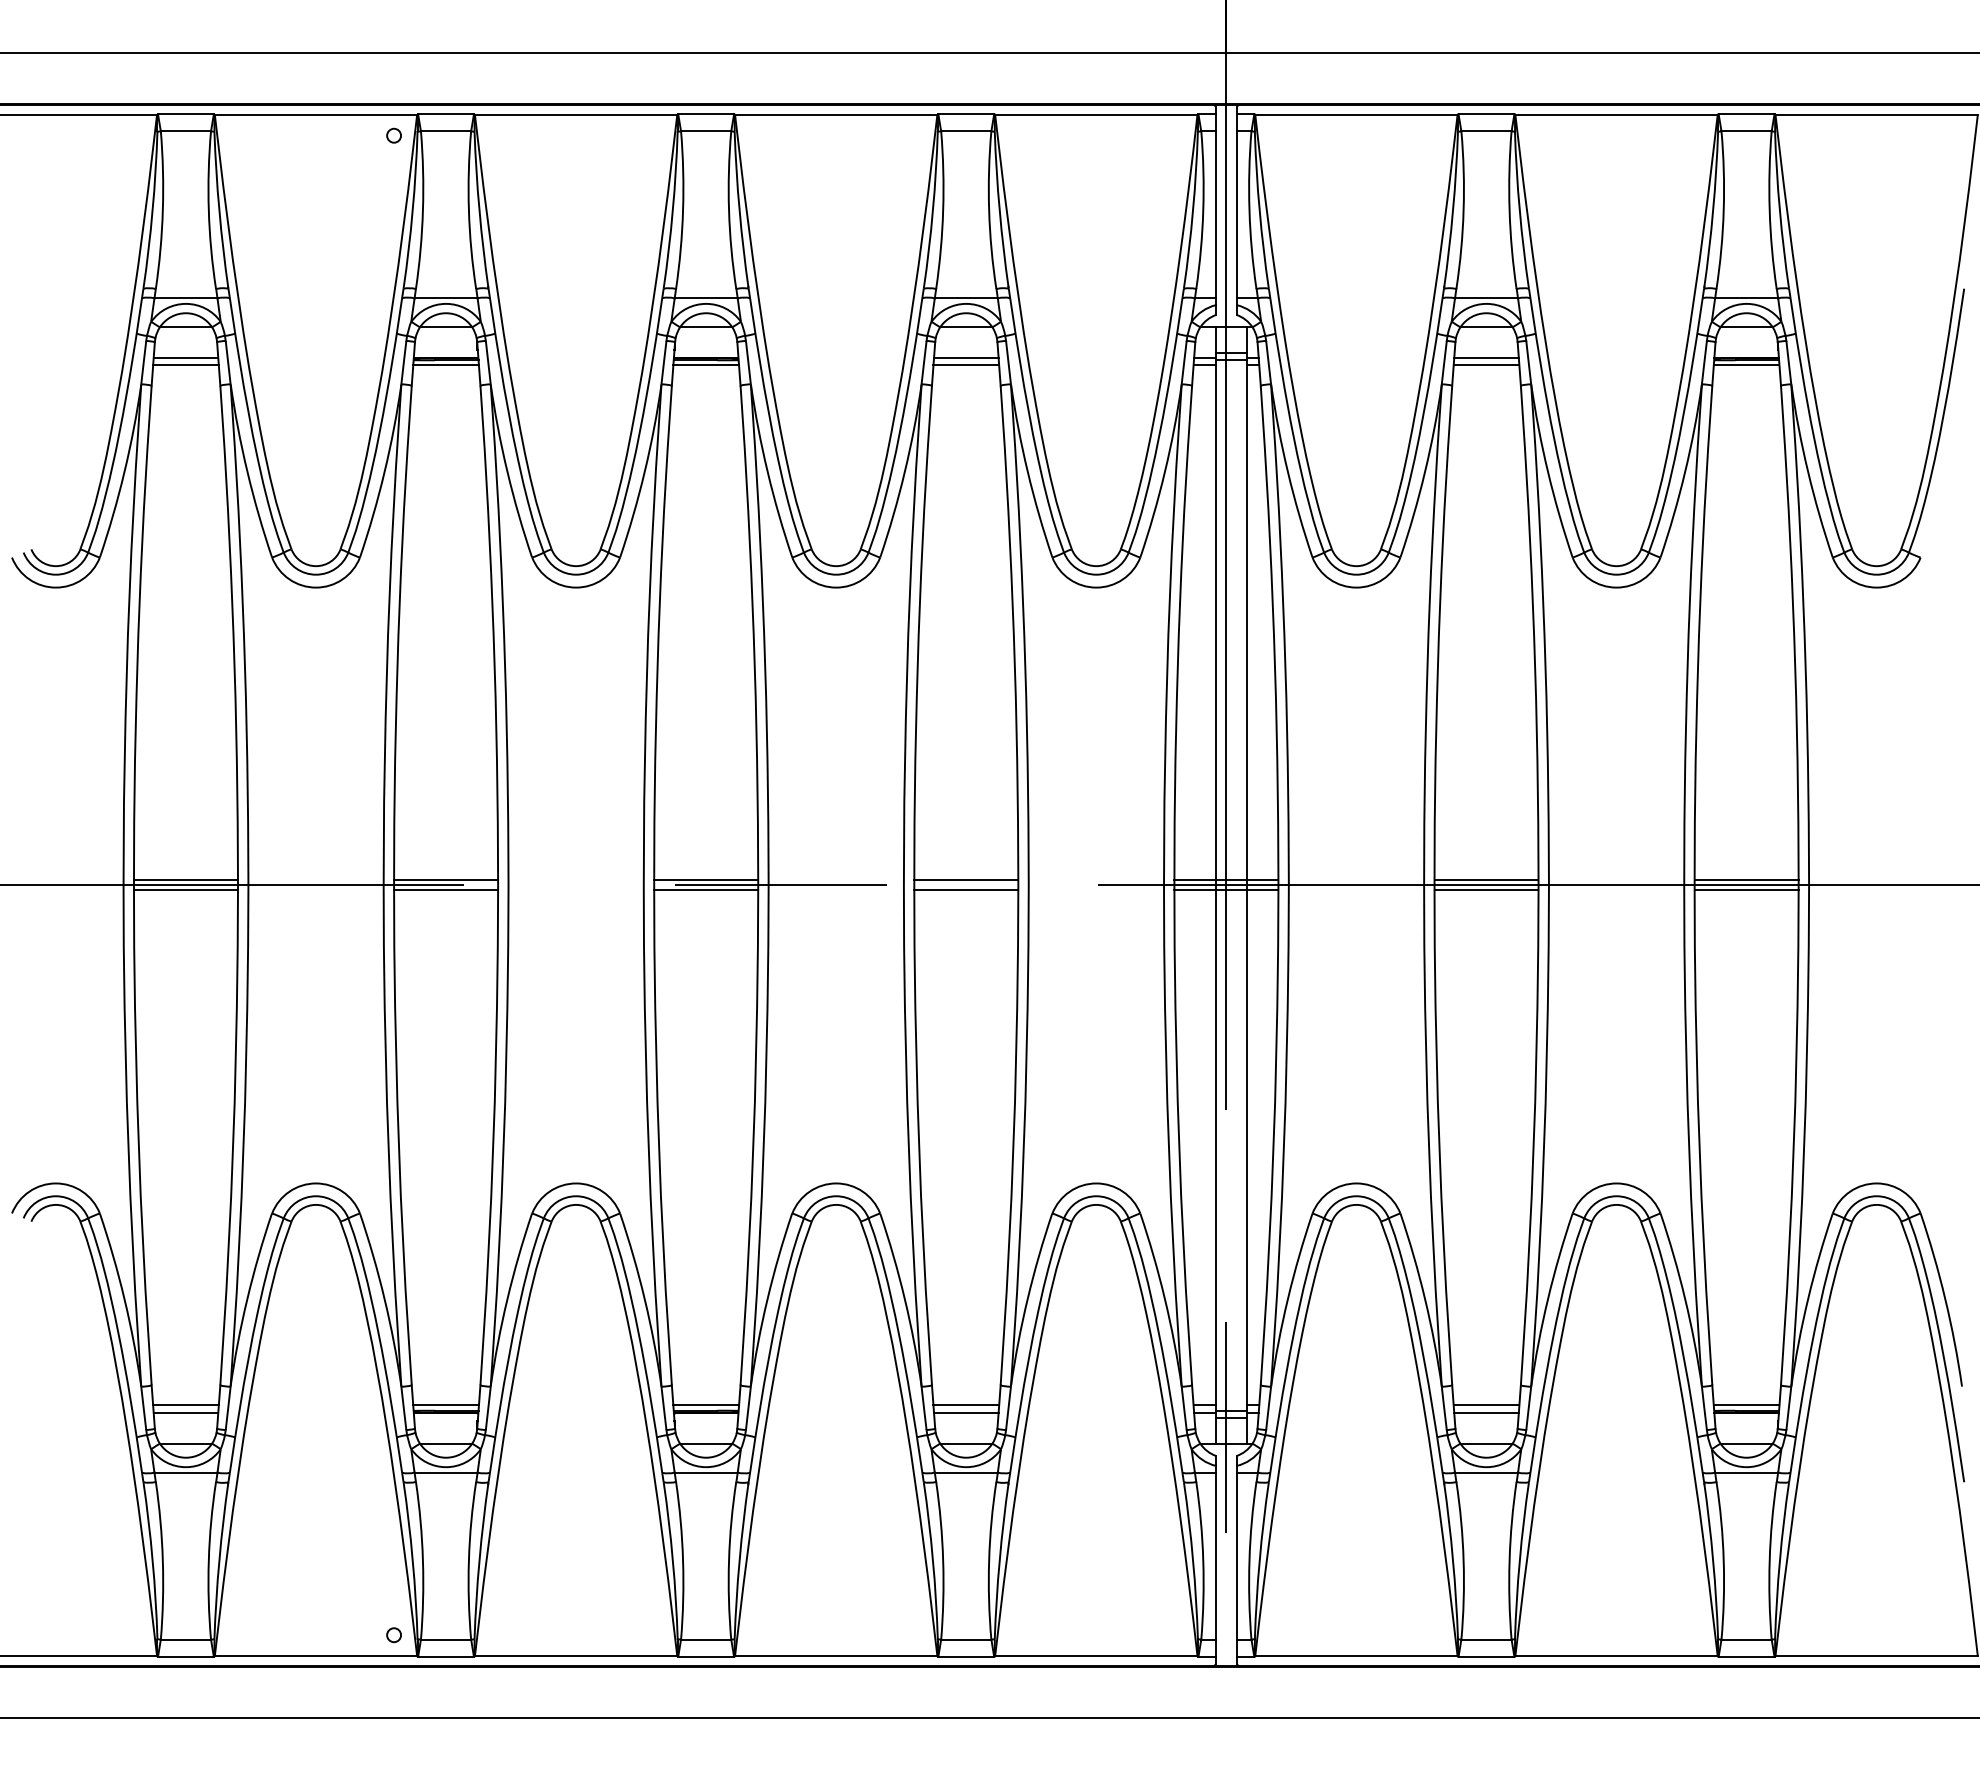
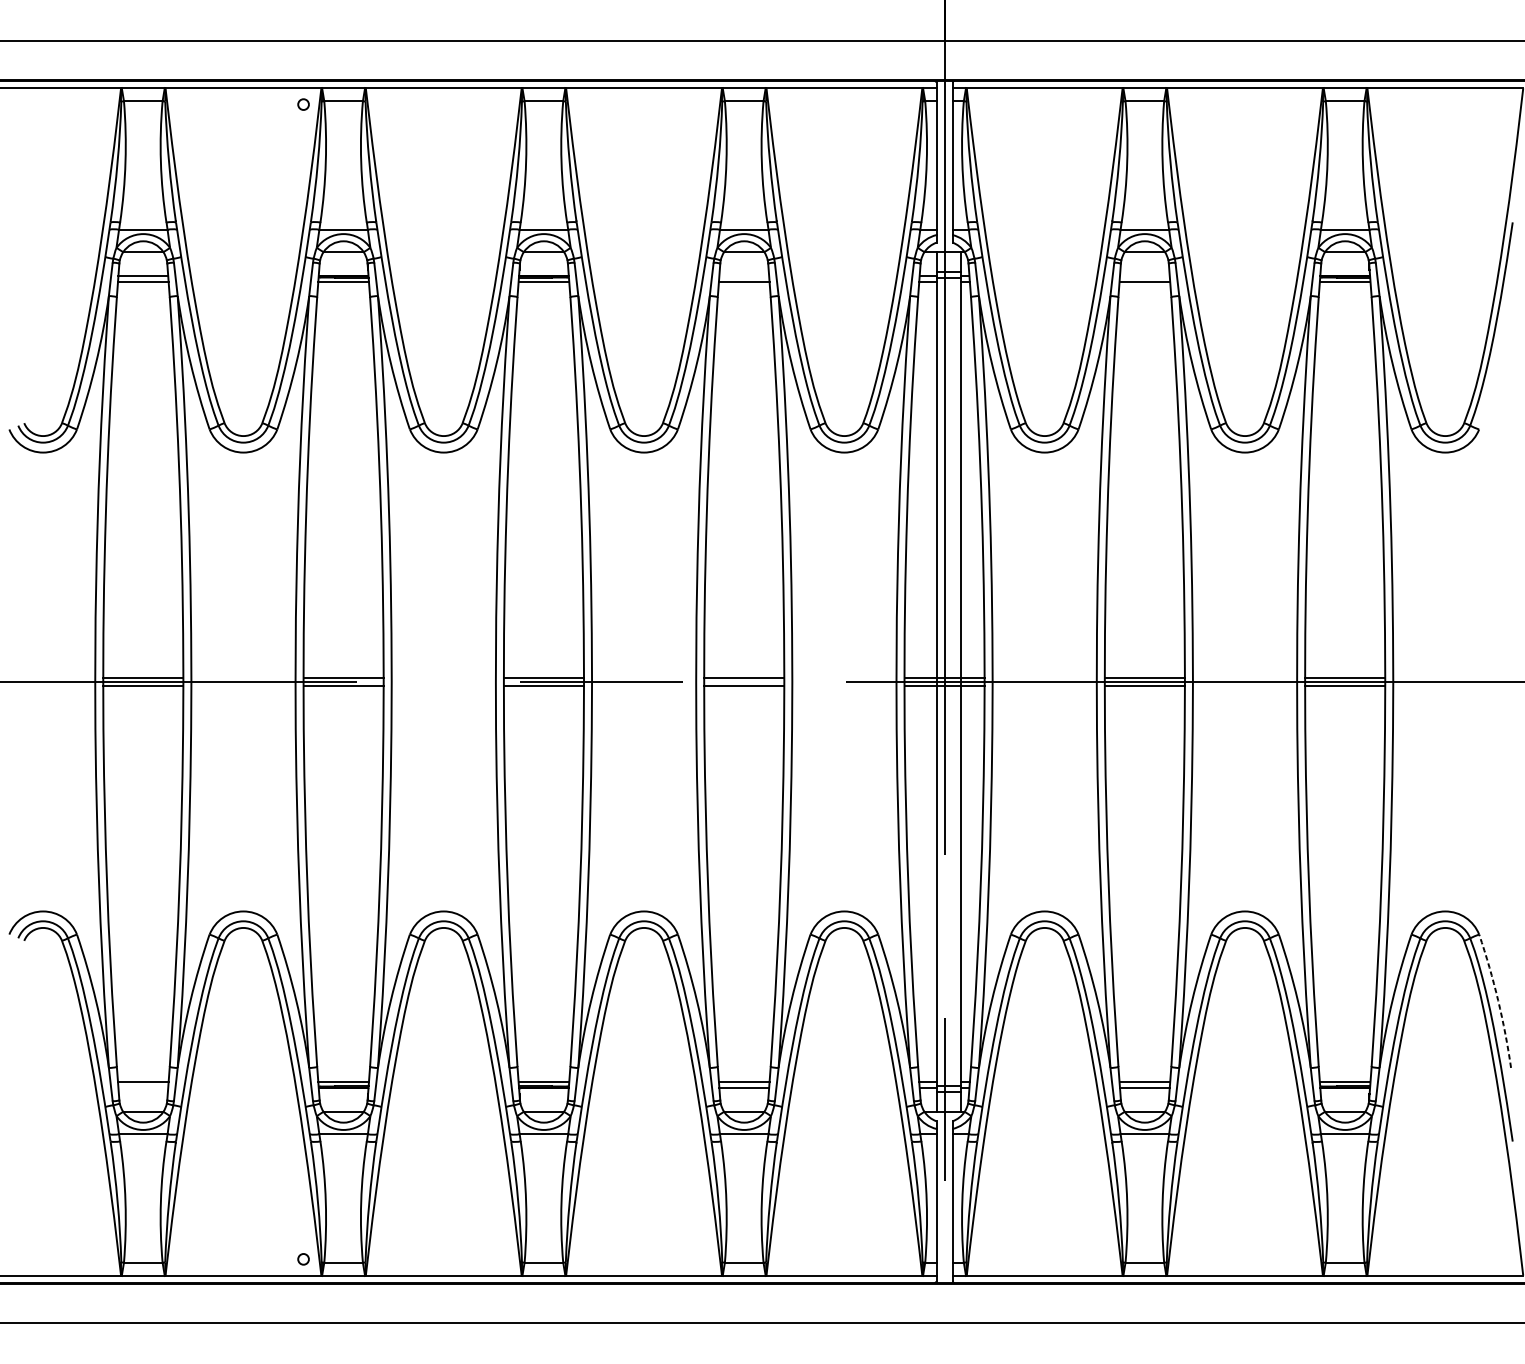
line: (965, 358) -> (743, 276), removed
line: (1486, 358) -> (1144, 276), removed
arc: (1945, 1299) -> (1498, 1000), solid -> dashed
line: (185, 1412) -> (142, 1087), removed

